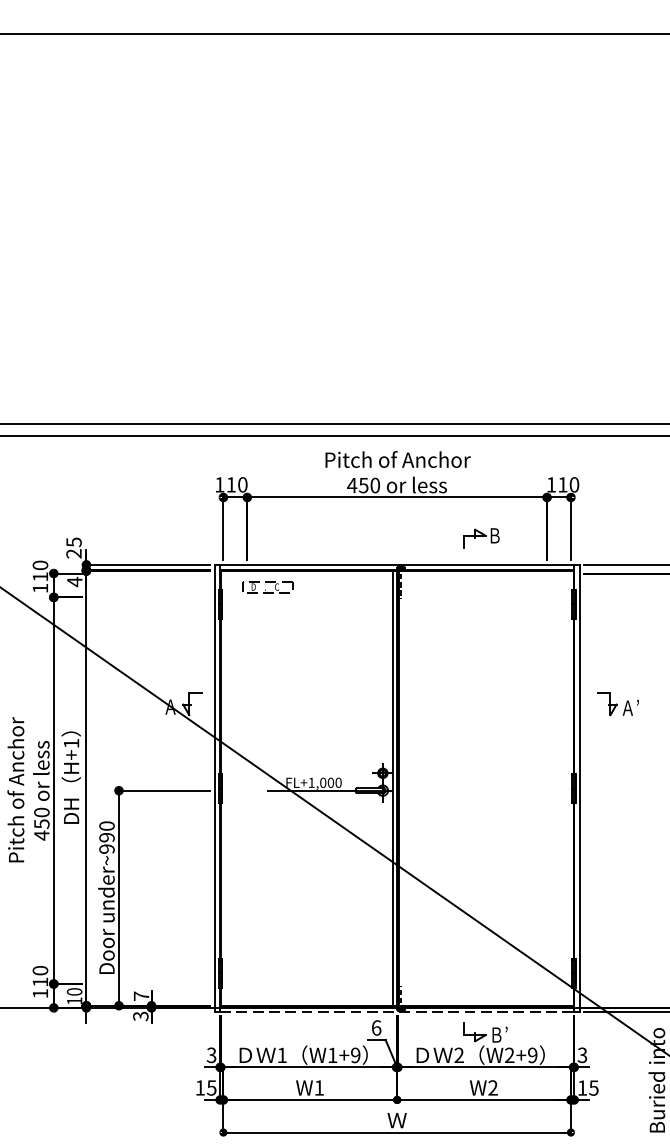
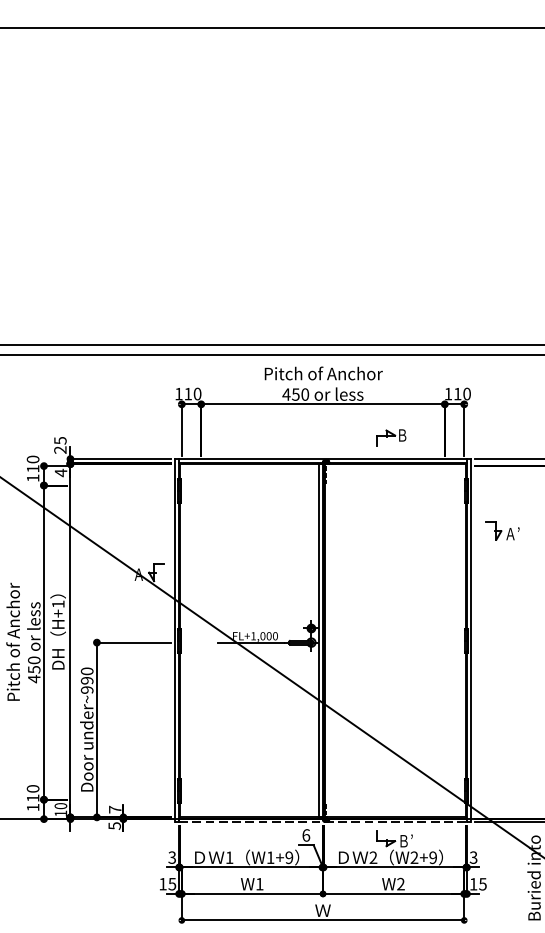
part: (267, 587) -> (217, 477), removed
part: (617, 704) -> (502, 531), moved
text: (140, 1015) -> (114, 825), 3 -> 5

